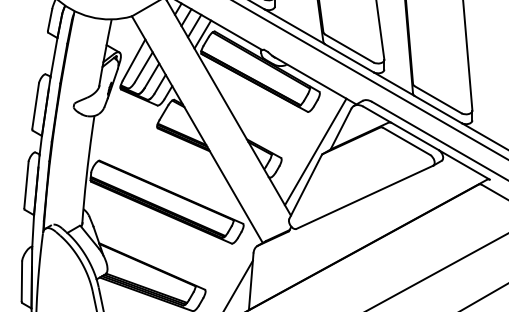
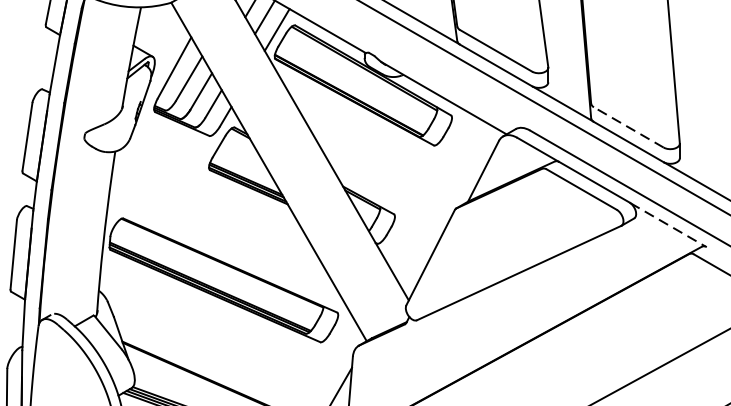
line: (438, 99) -> (629, 126), solid -> dashed
line: (315, 151) -> (445, 204), removed
line: (464, 165) -> (668, 225), solid -> dashed

